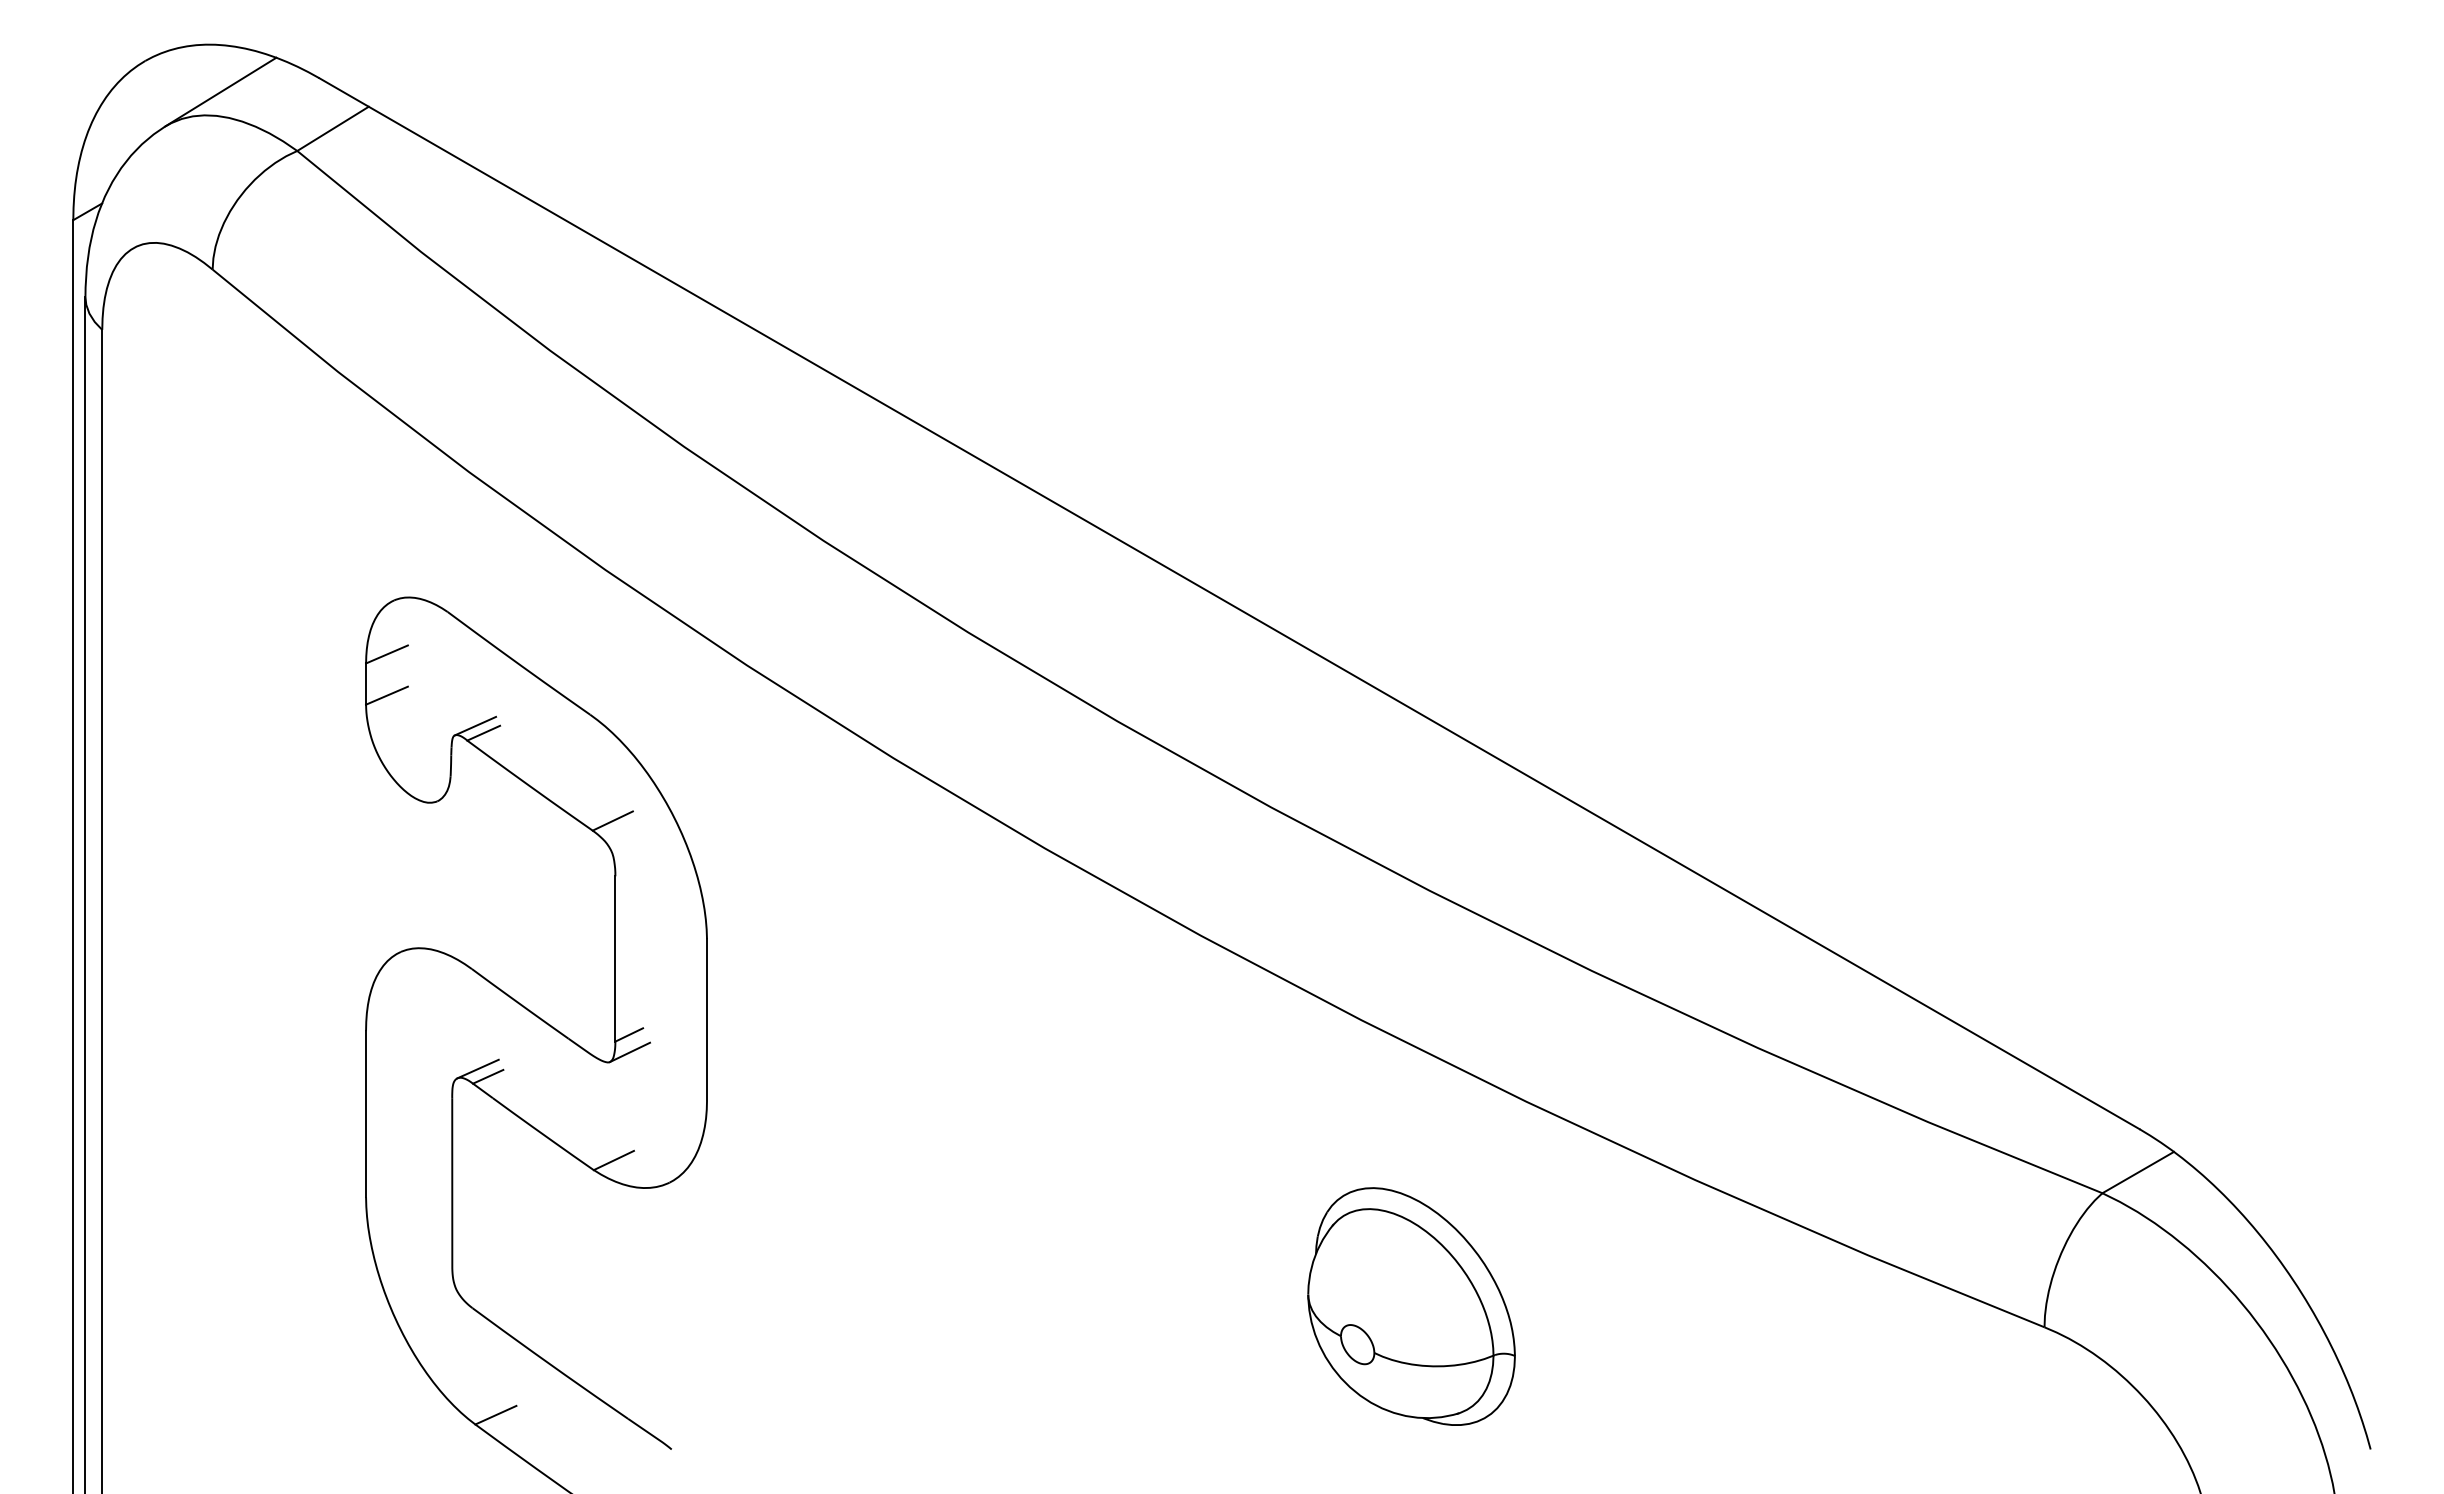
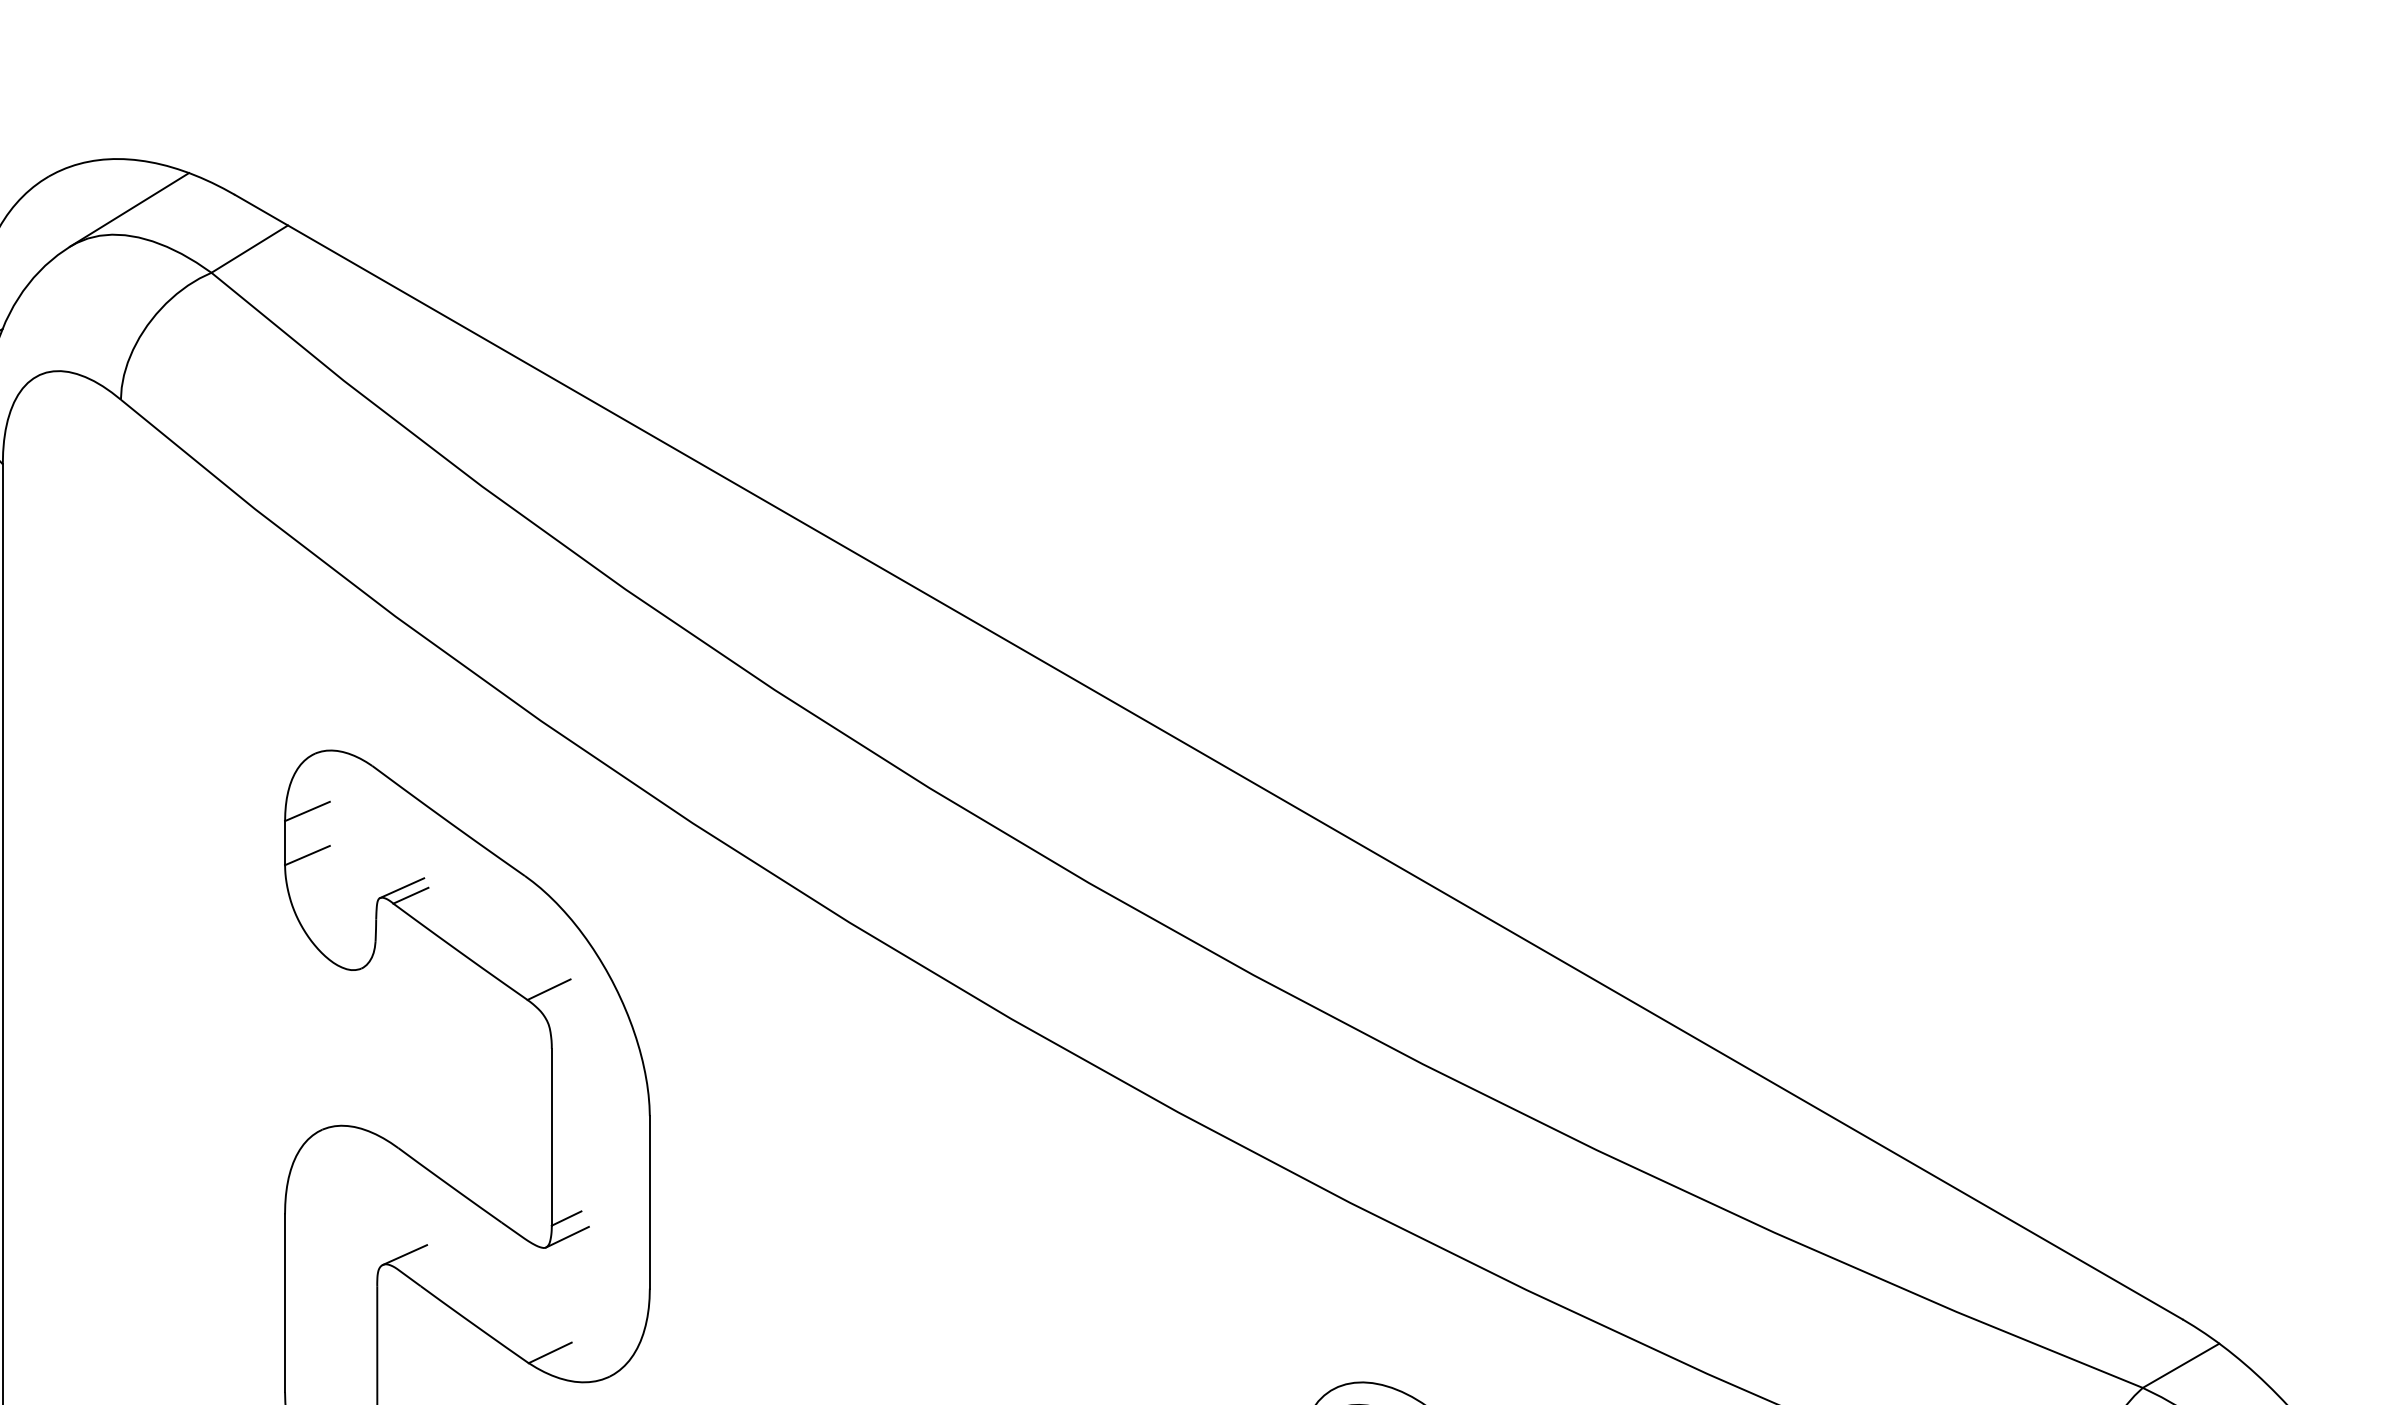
line: (488, 1076) -> (416, 1263), removed

